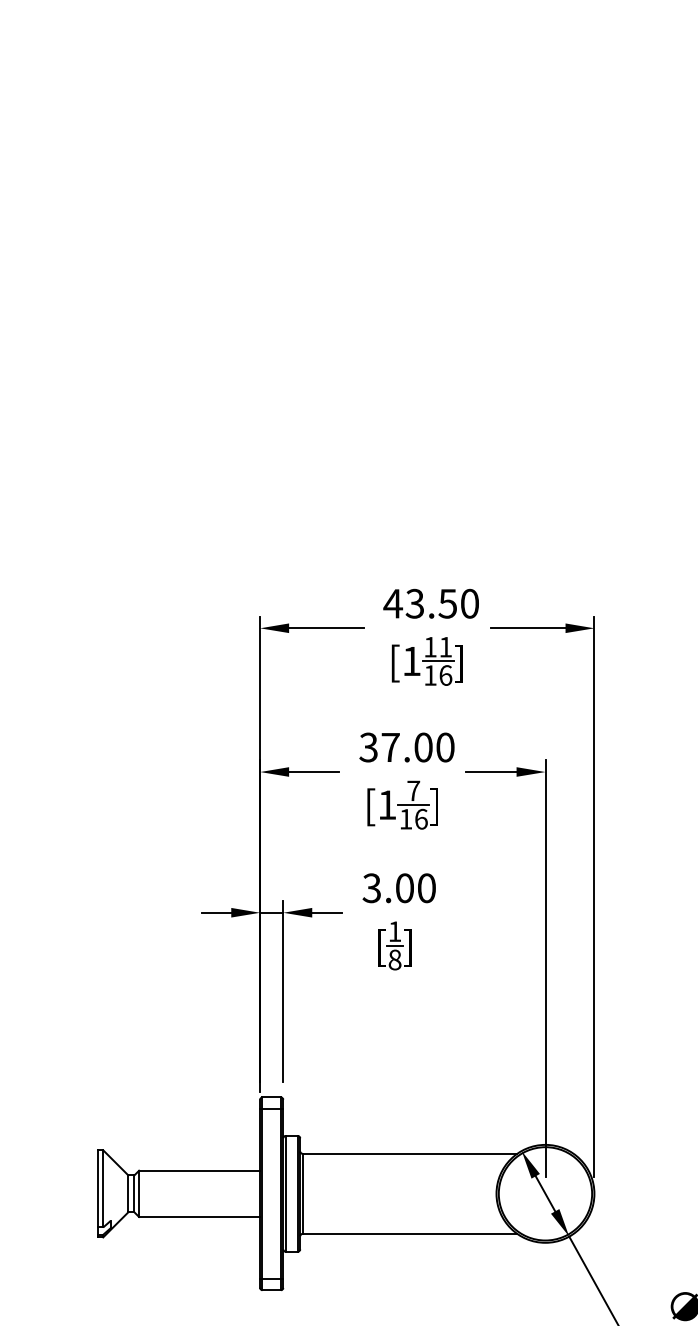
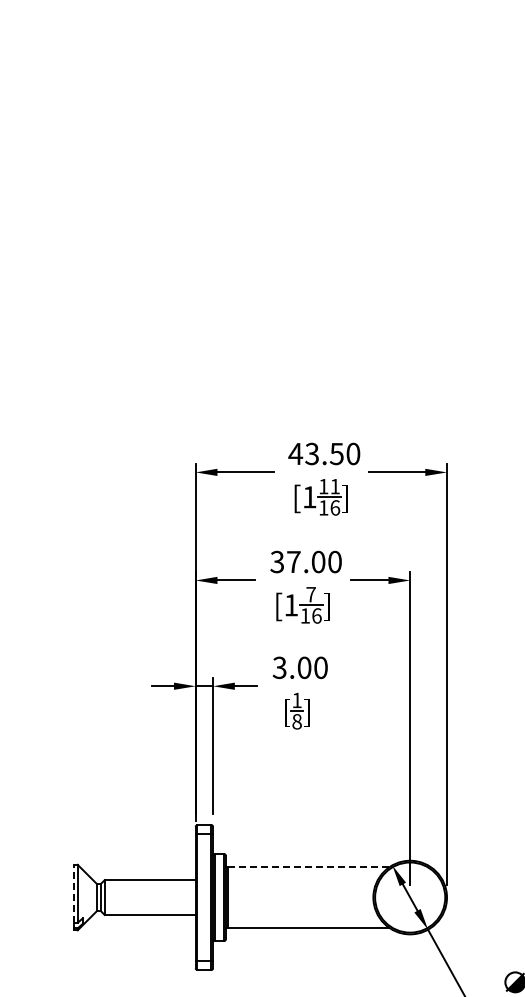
line: (410, 1153) -> (308, 867), solid -> dashed
line: (97, 1188) -> (73, 893), solid -> dashed

